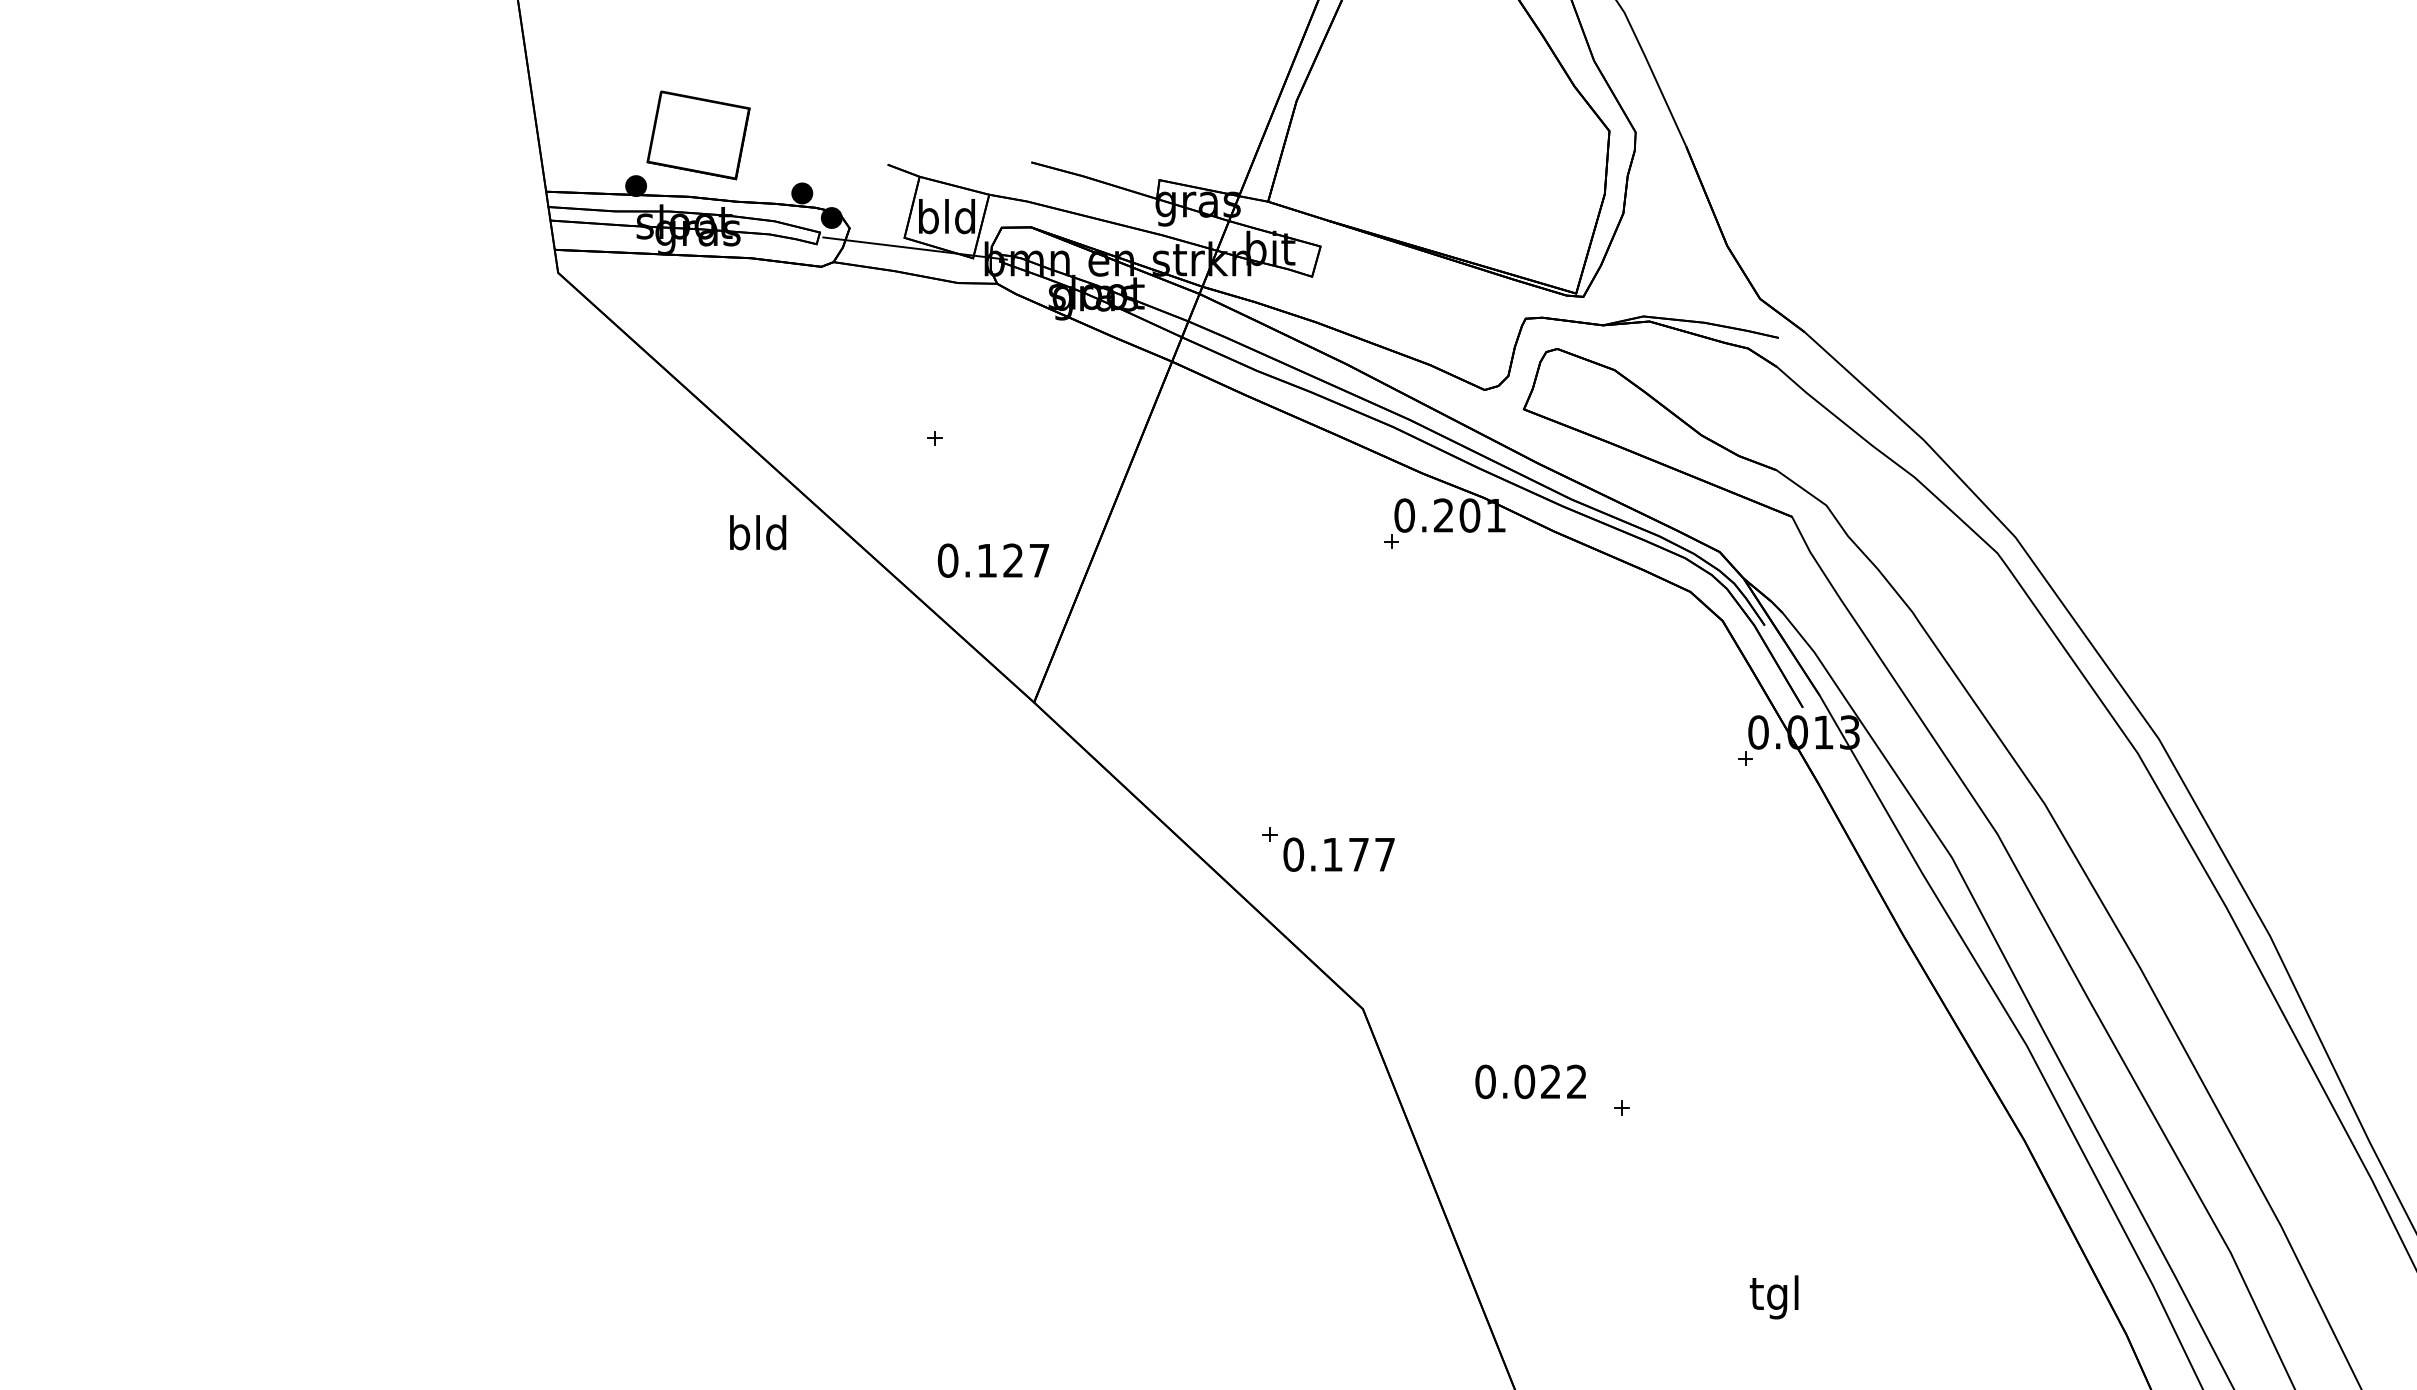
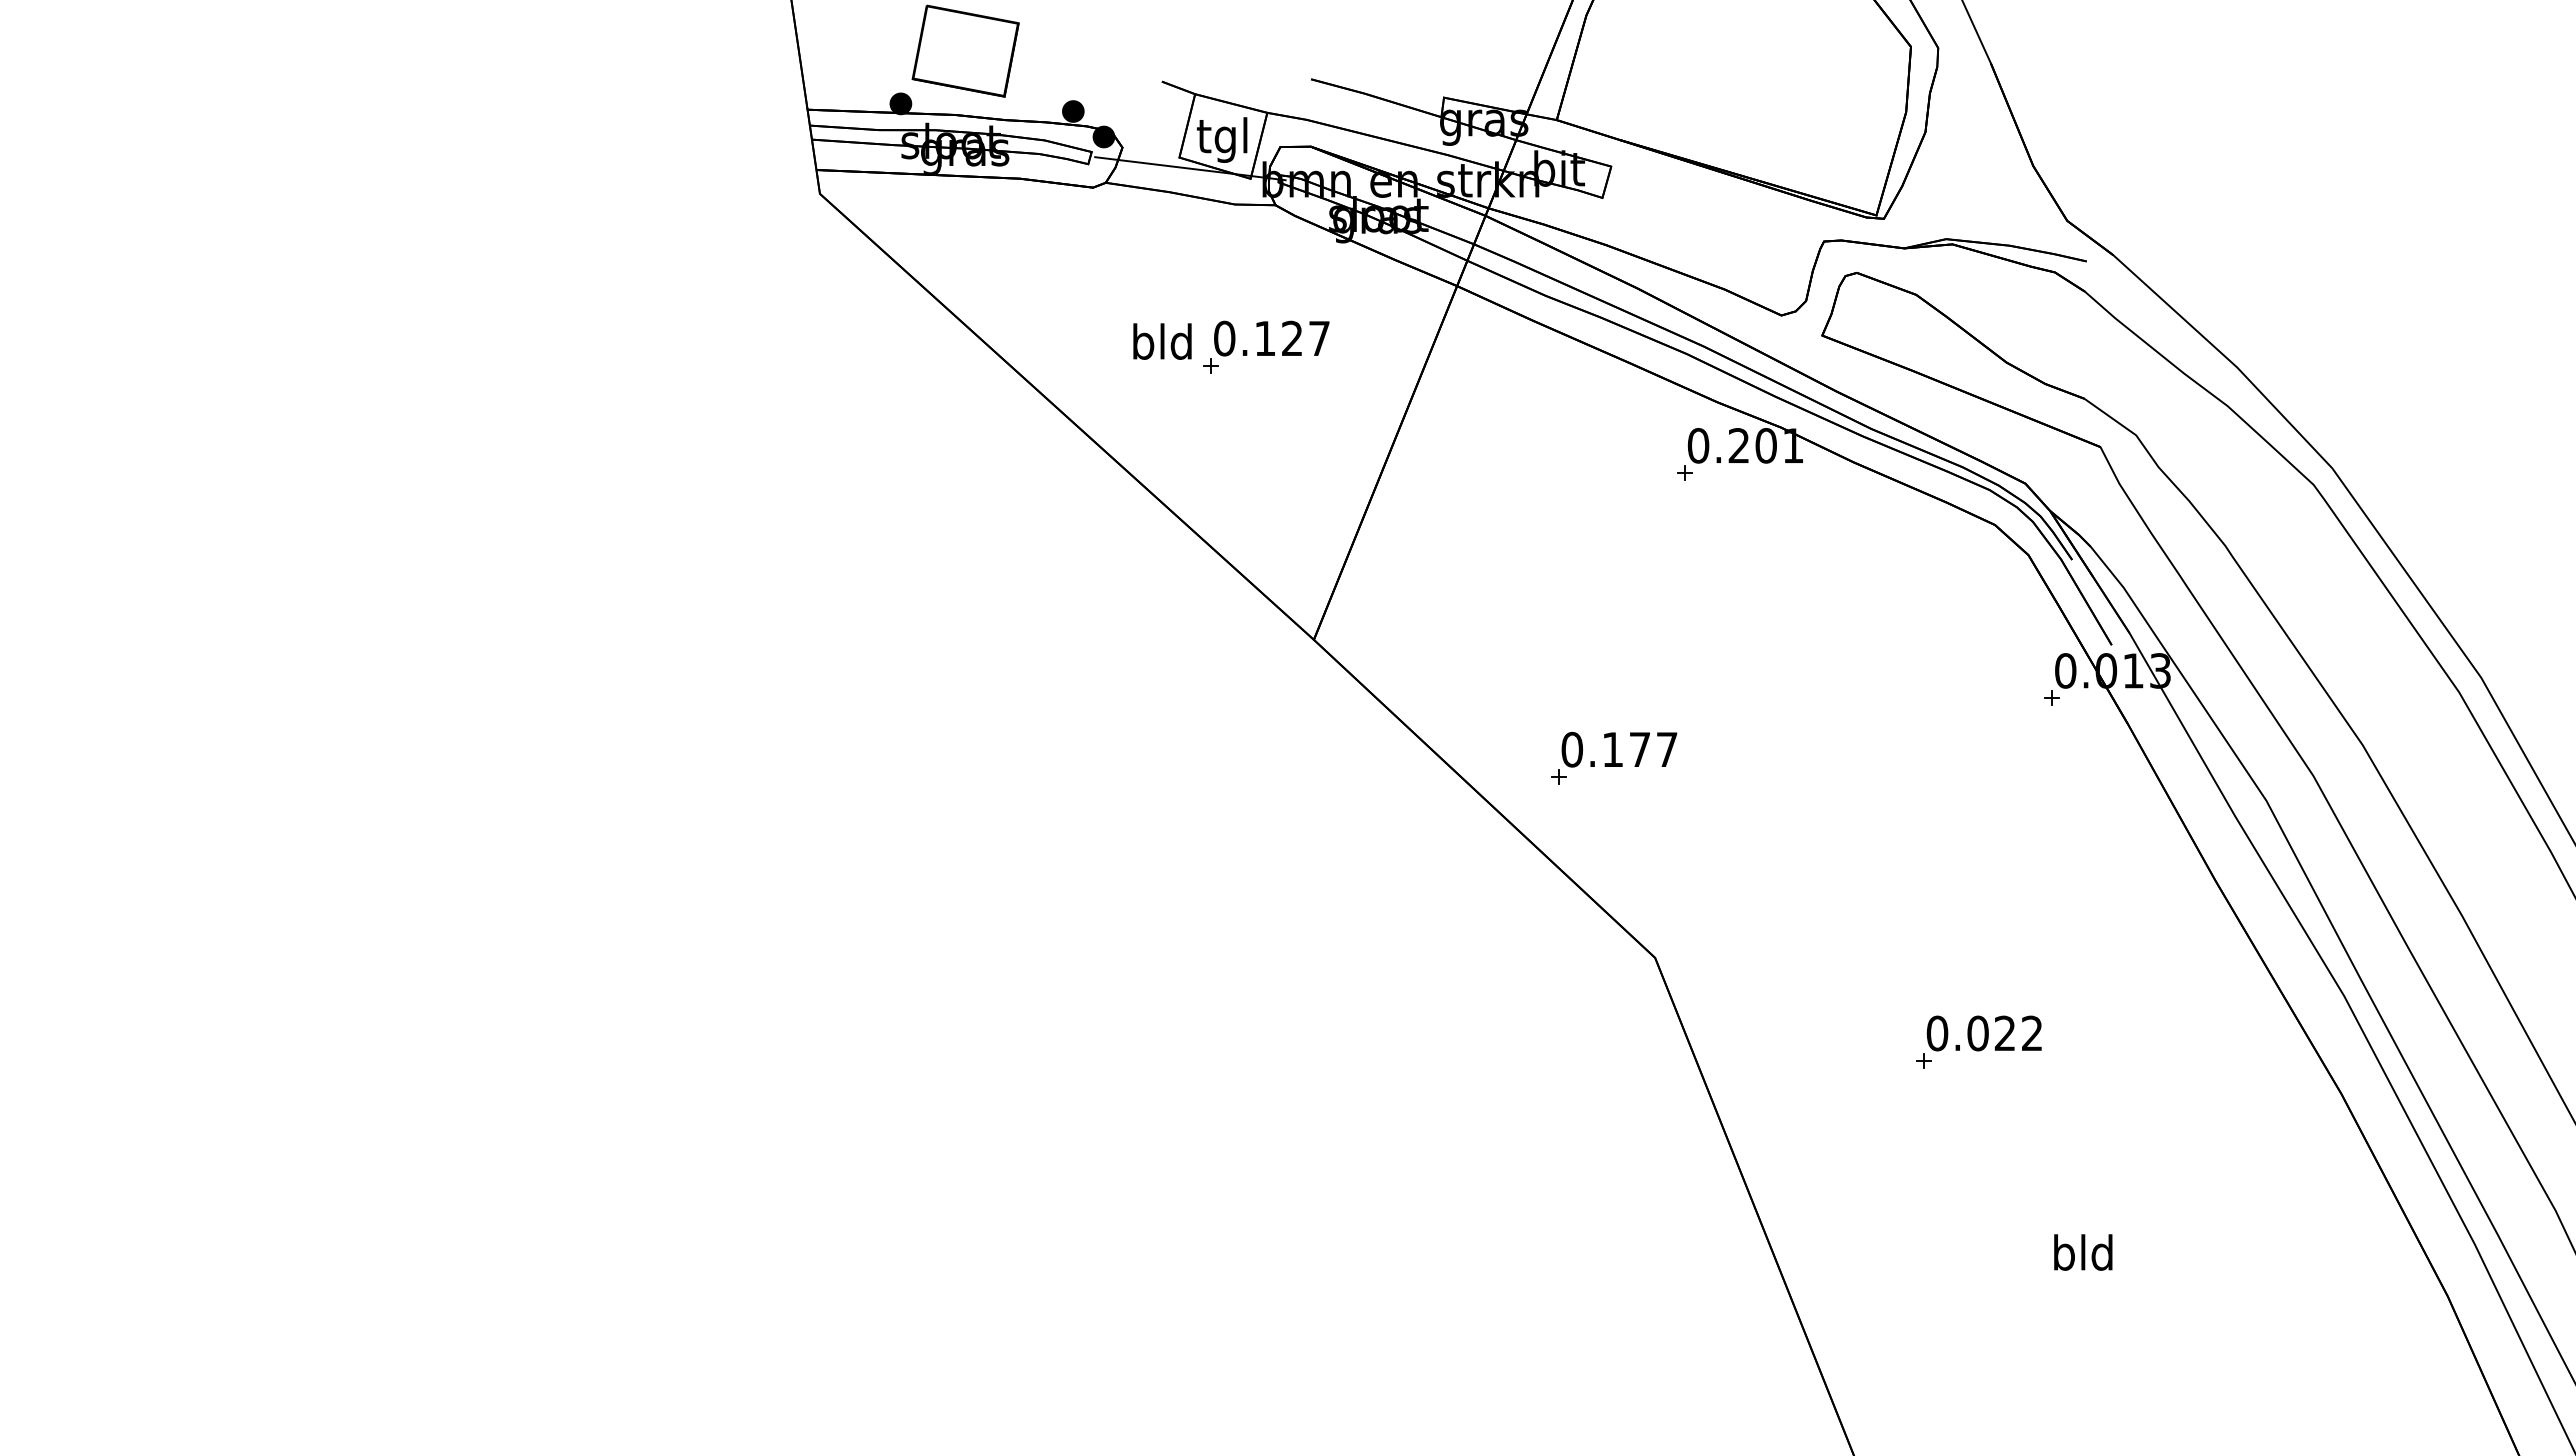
text: (946, 220) -> (1223, 139), bld -> tgl
text: (758, 532) -> (1162, 341), moved
text: (993, 560) -> (1271, 338), moved
text: (1339, 854) -> (1619, 749), moved
text: (1529, 1081) -> (1983, 1033), moved
text: (1775, 1296) -> (2083, 1256), tgl -> bld

